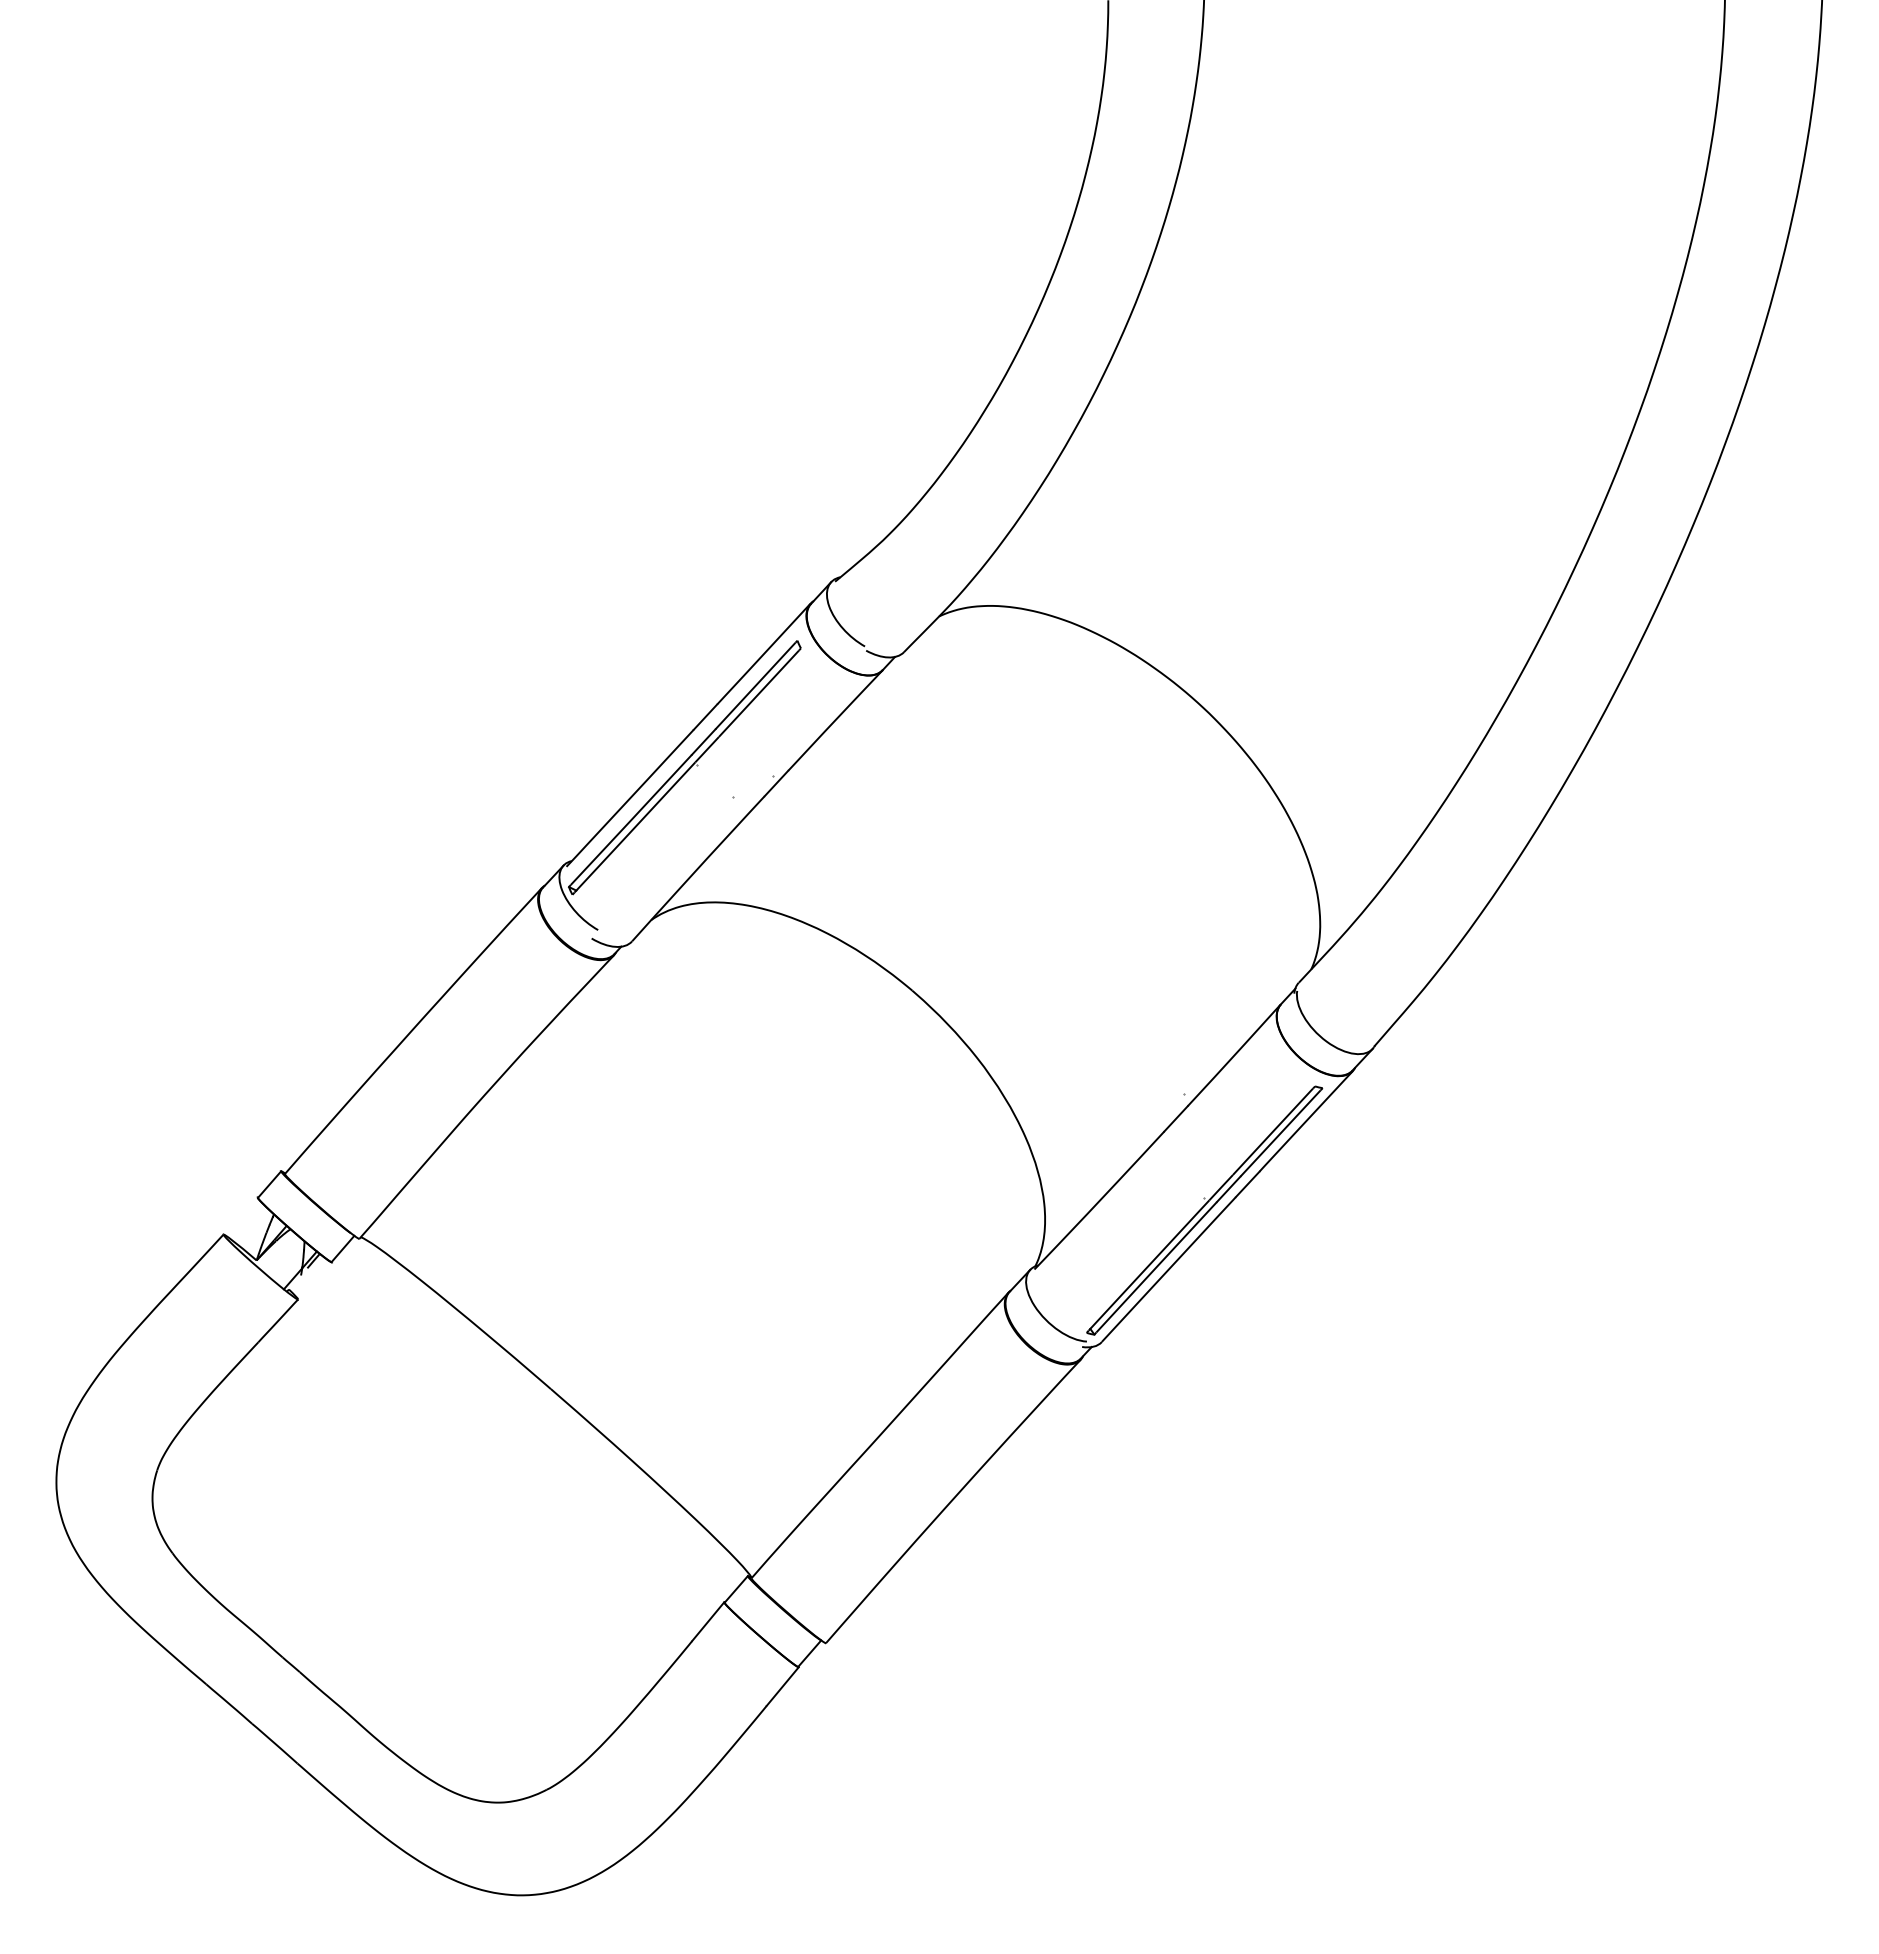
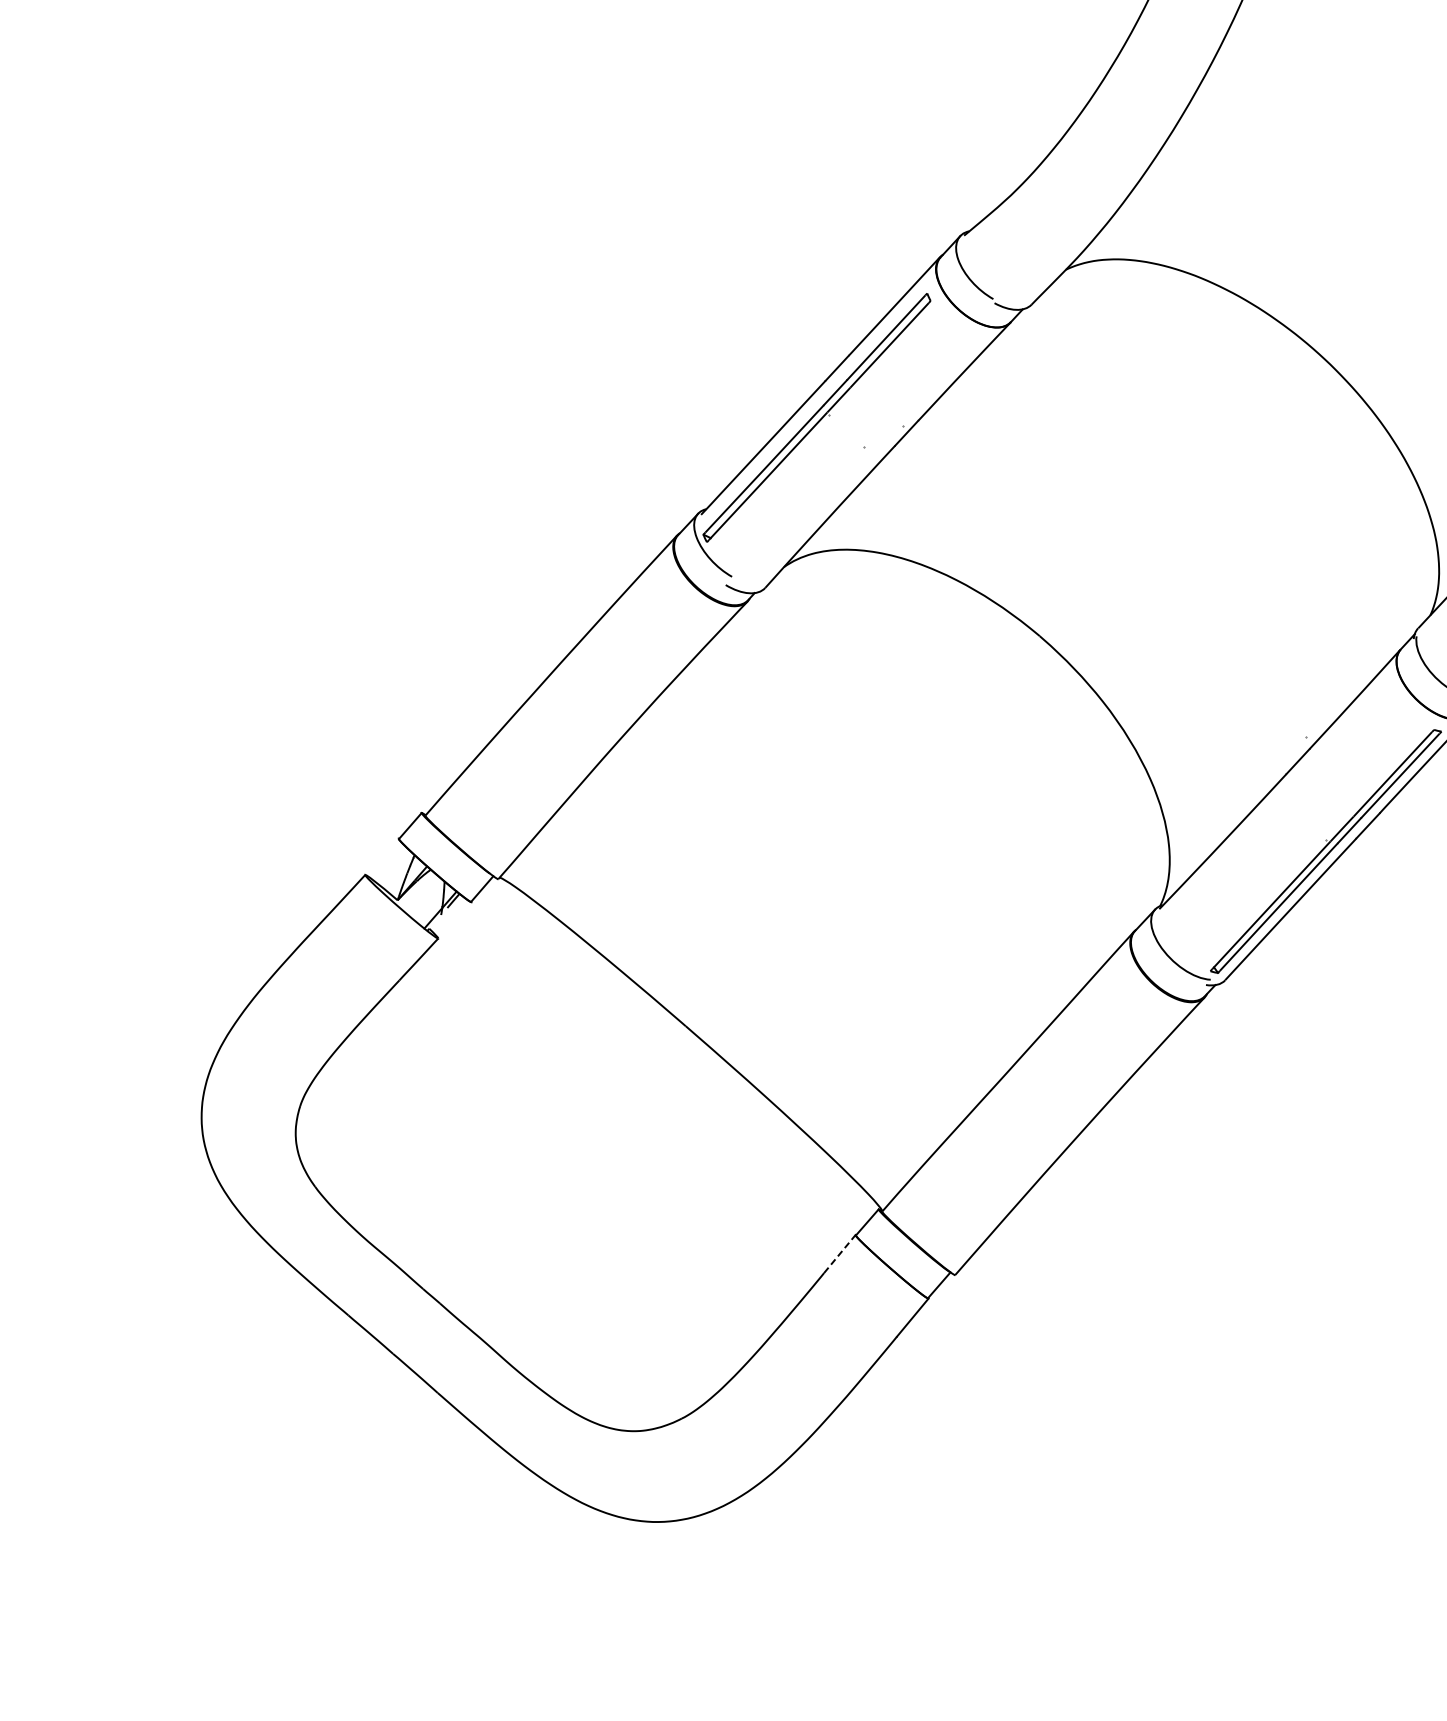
line: (708, 1621) -> (840, 1253), solid -> dashed

